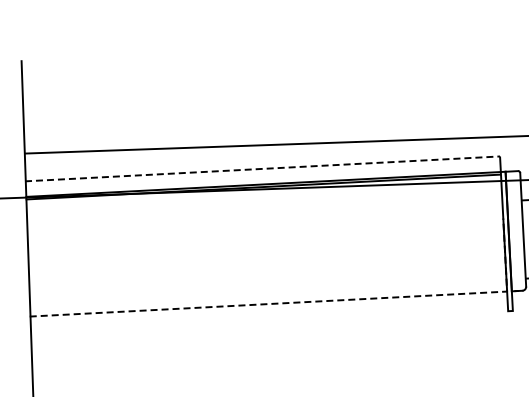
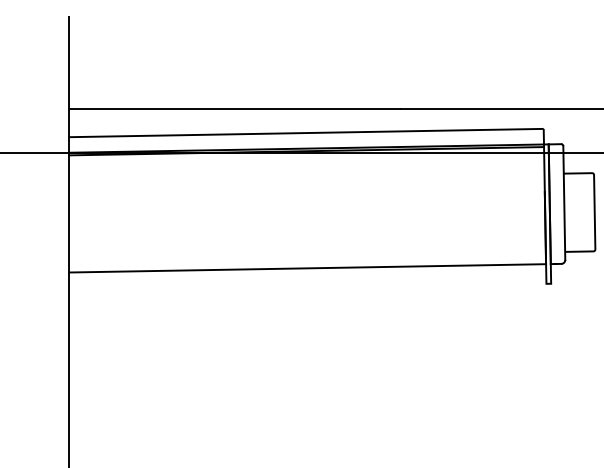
line: (262, 169) -> (305, 133), dashed -> solid
line: (305, 301) -> (344, 267), dashed -> solid

